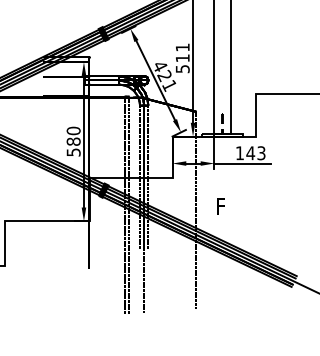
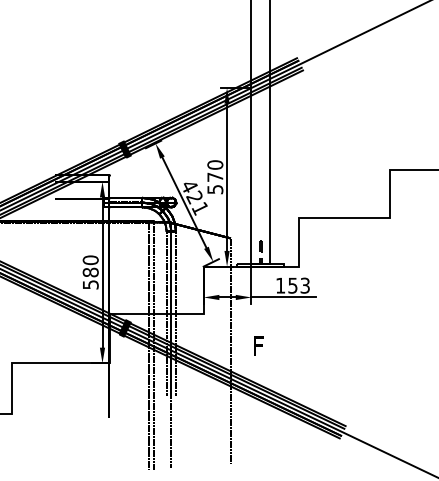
text: (182, 52) -> (215, 170), 511 -> 570
text: (250, 153) -> (292, 285), 143 -> 153

